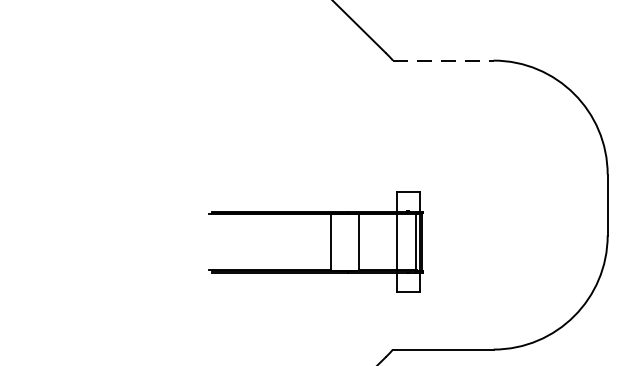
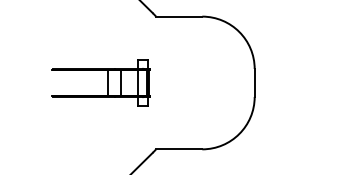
line: (443, 60) -> (179, 16), dashed -> solid
part: (330, 241) -> (107, 82), moved

